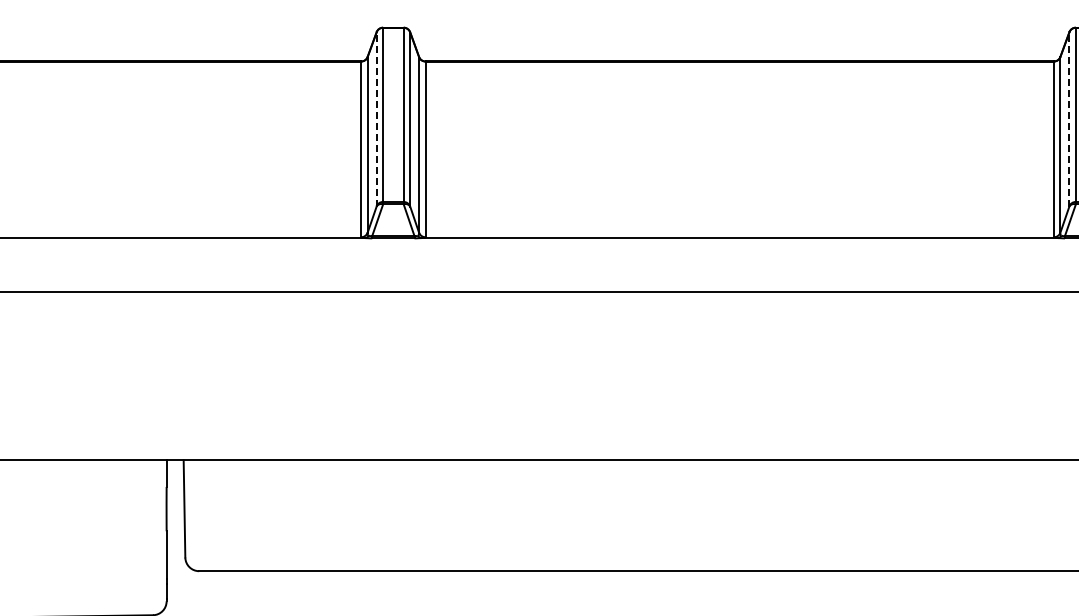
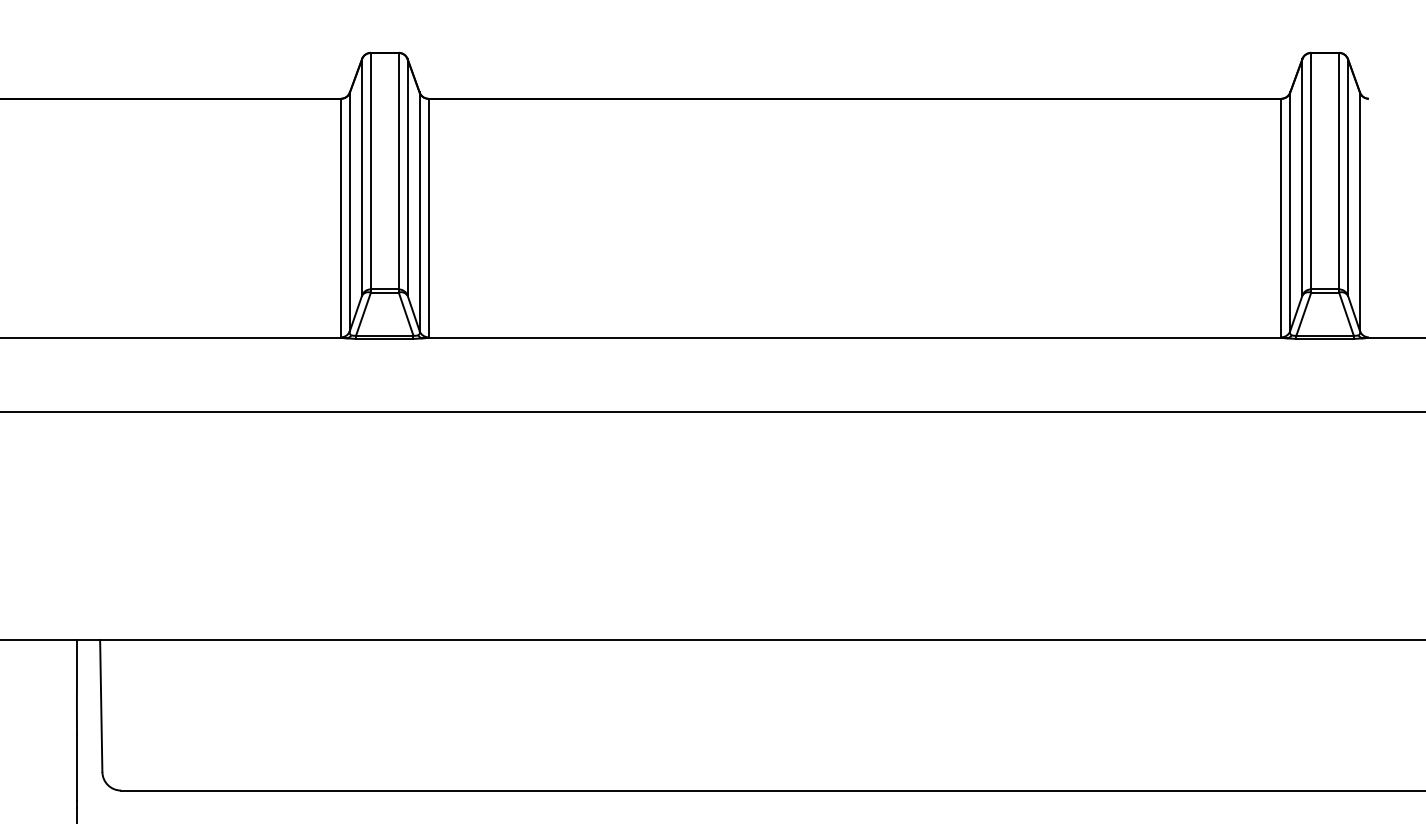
line: (376, 118) -> (361, 176), dashed -> solid
line: (1069, 118) -> (1302, 176), dashed -> solid

